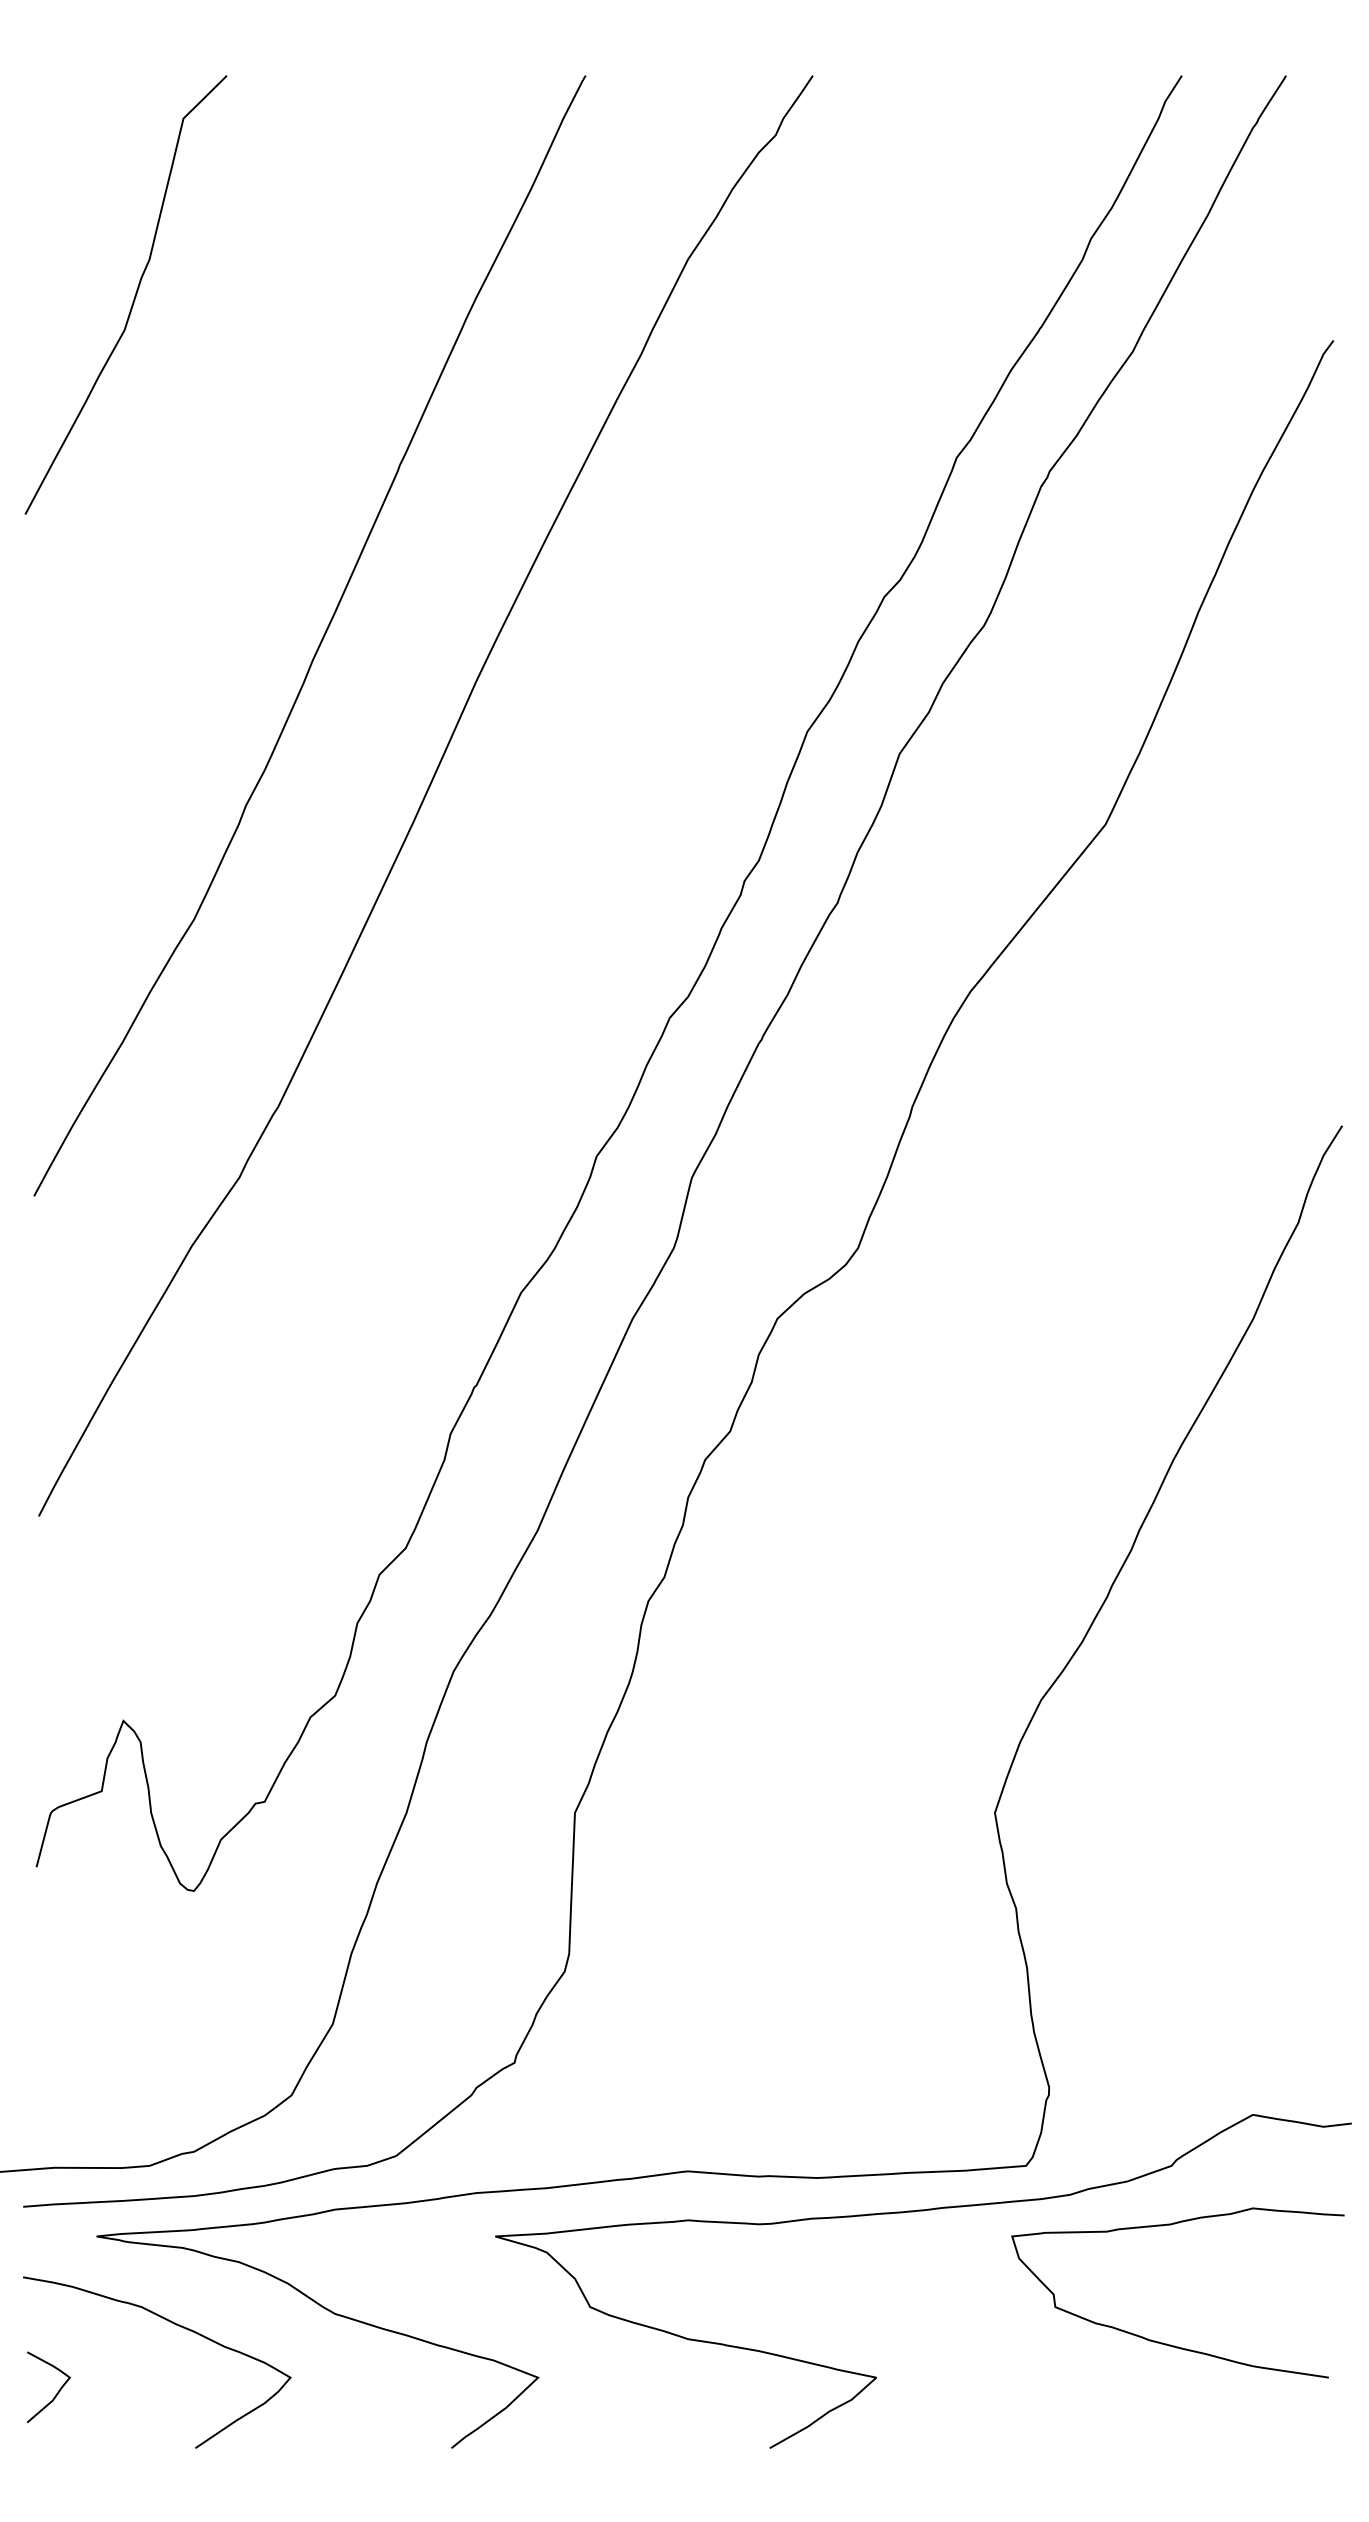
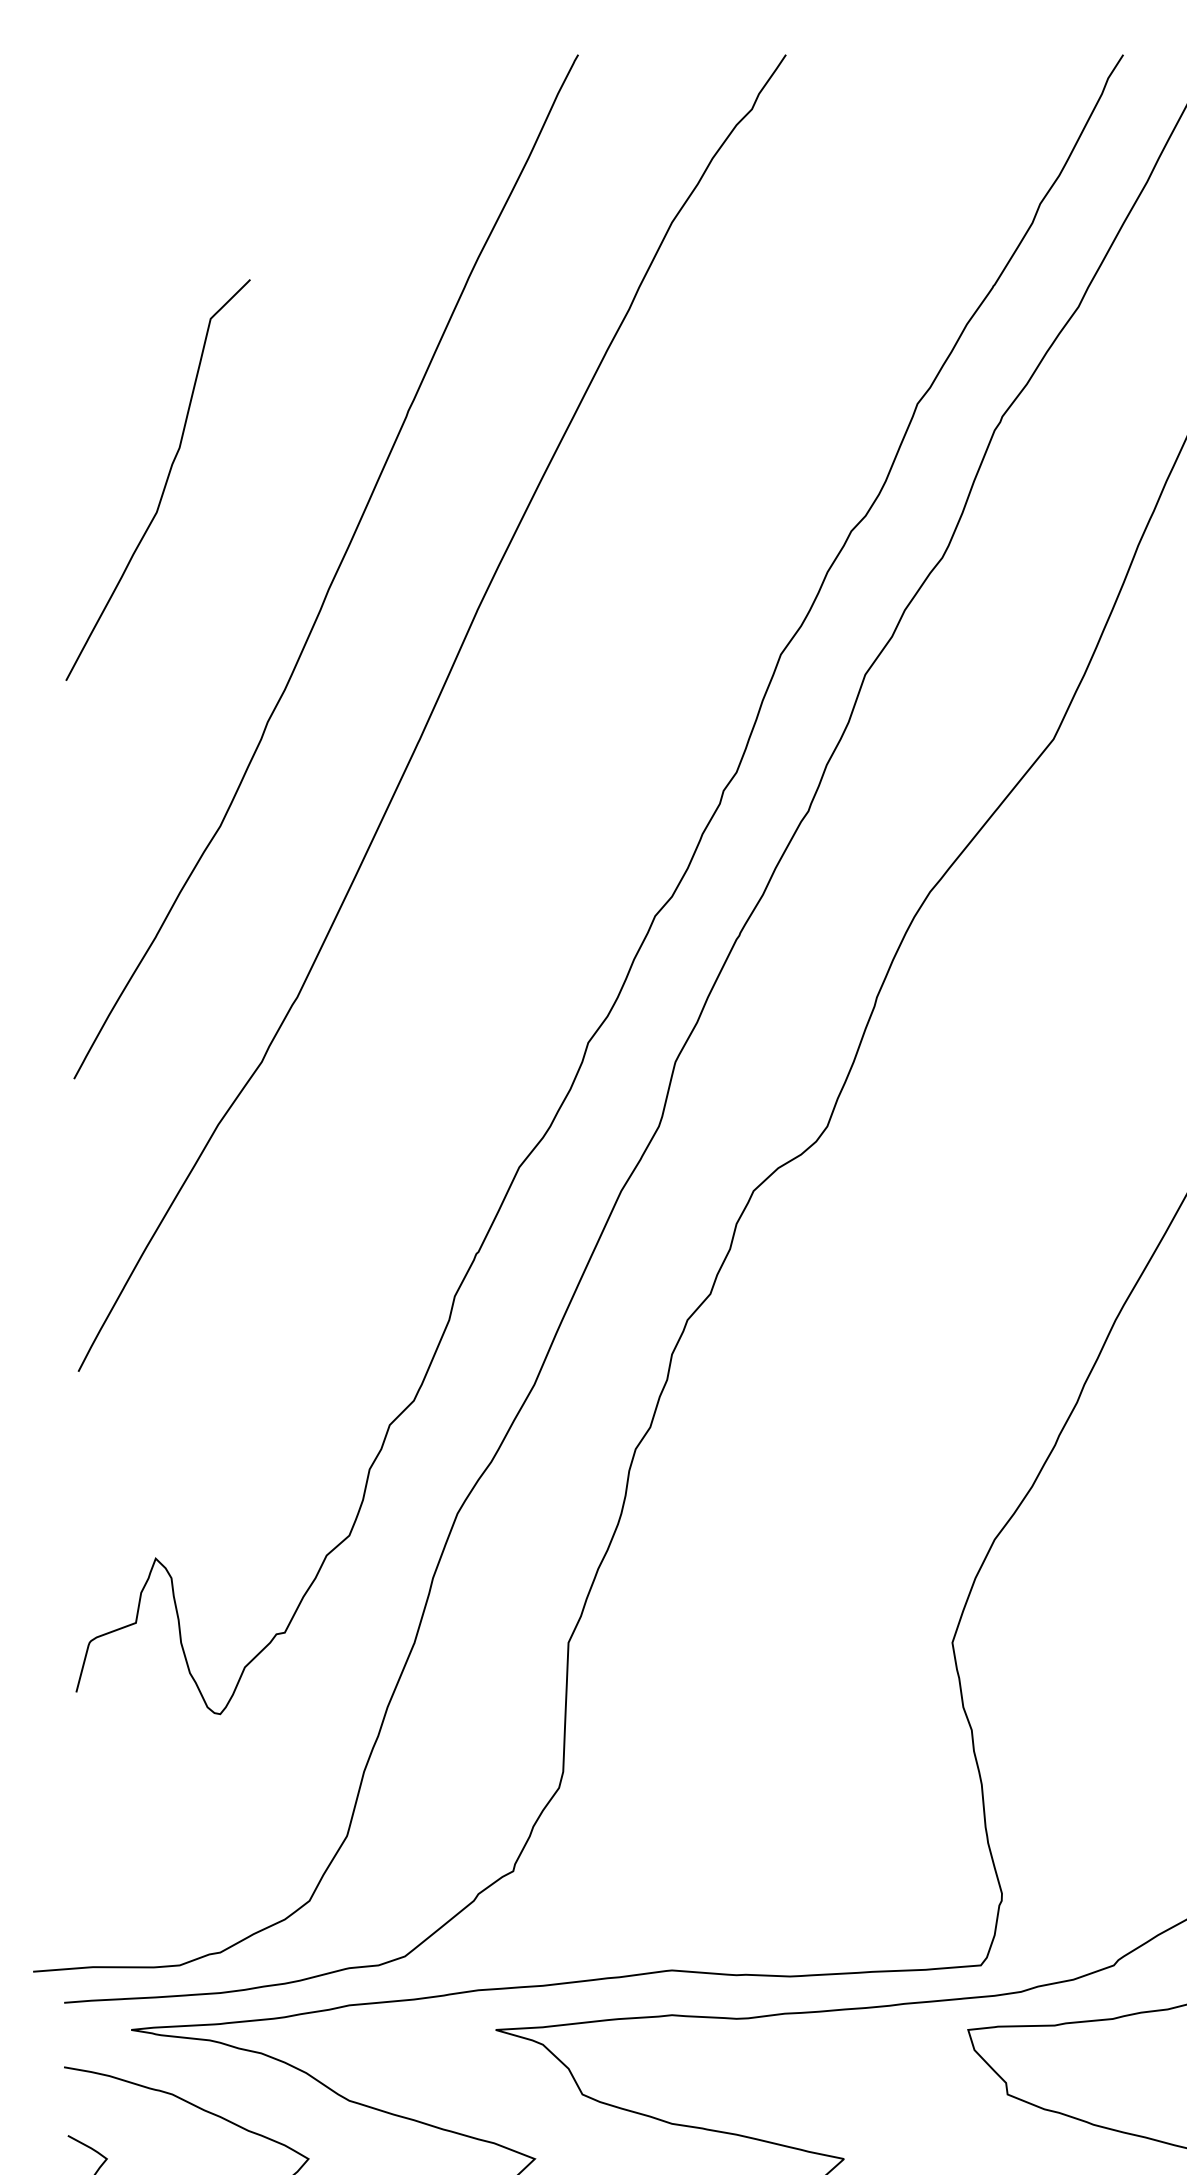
curve: (133, 298) -> (164, 483), moved

